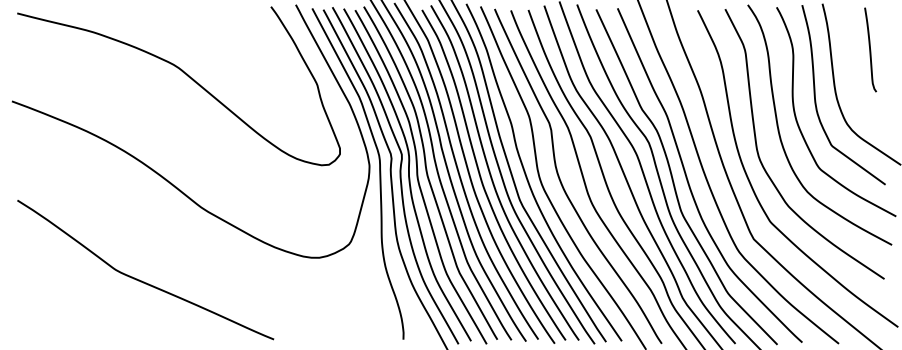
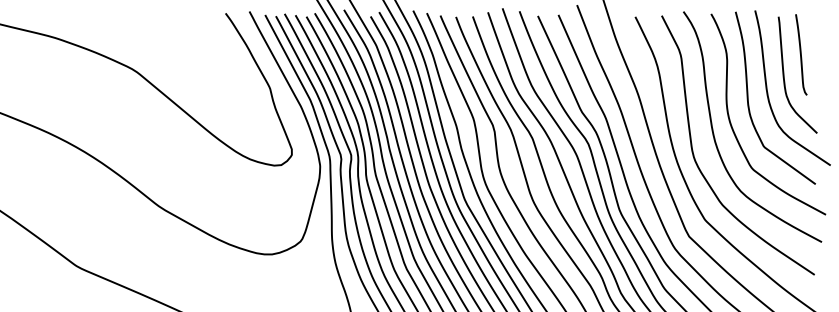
curve: (853, 72) -> (784, 76), added

